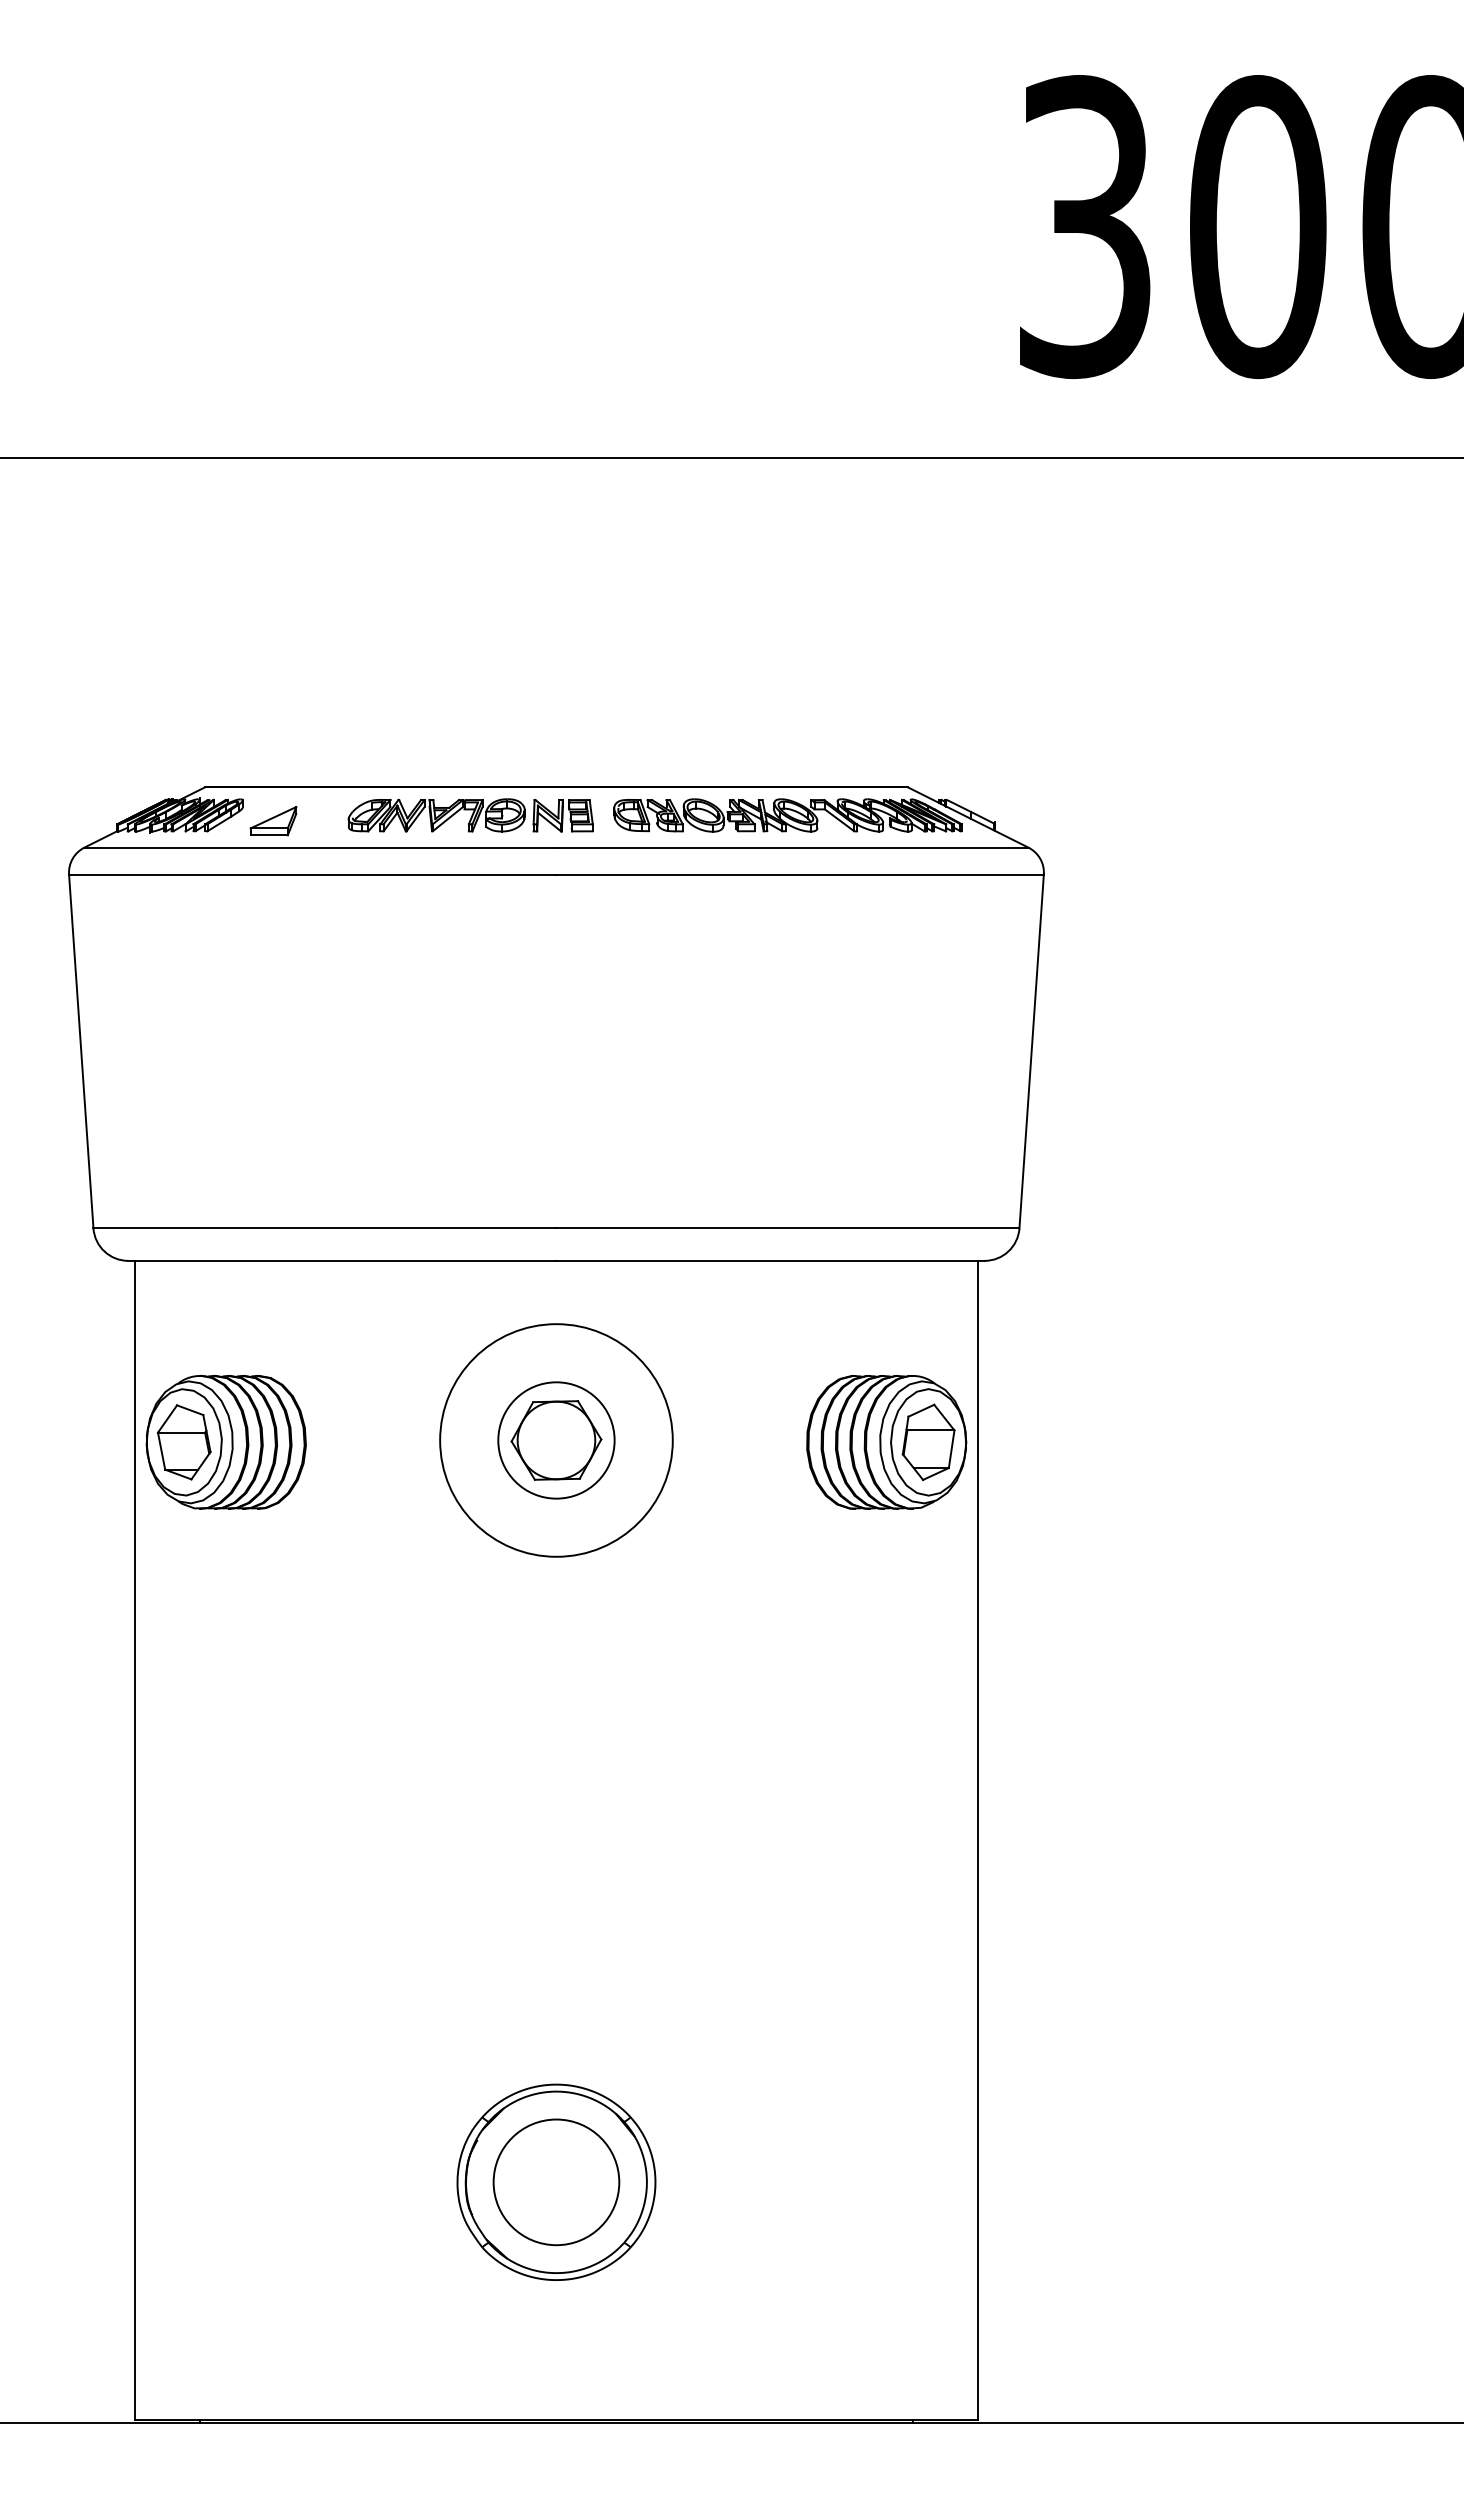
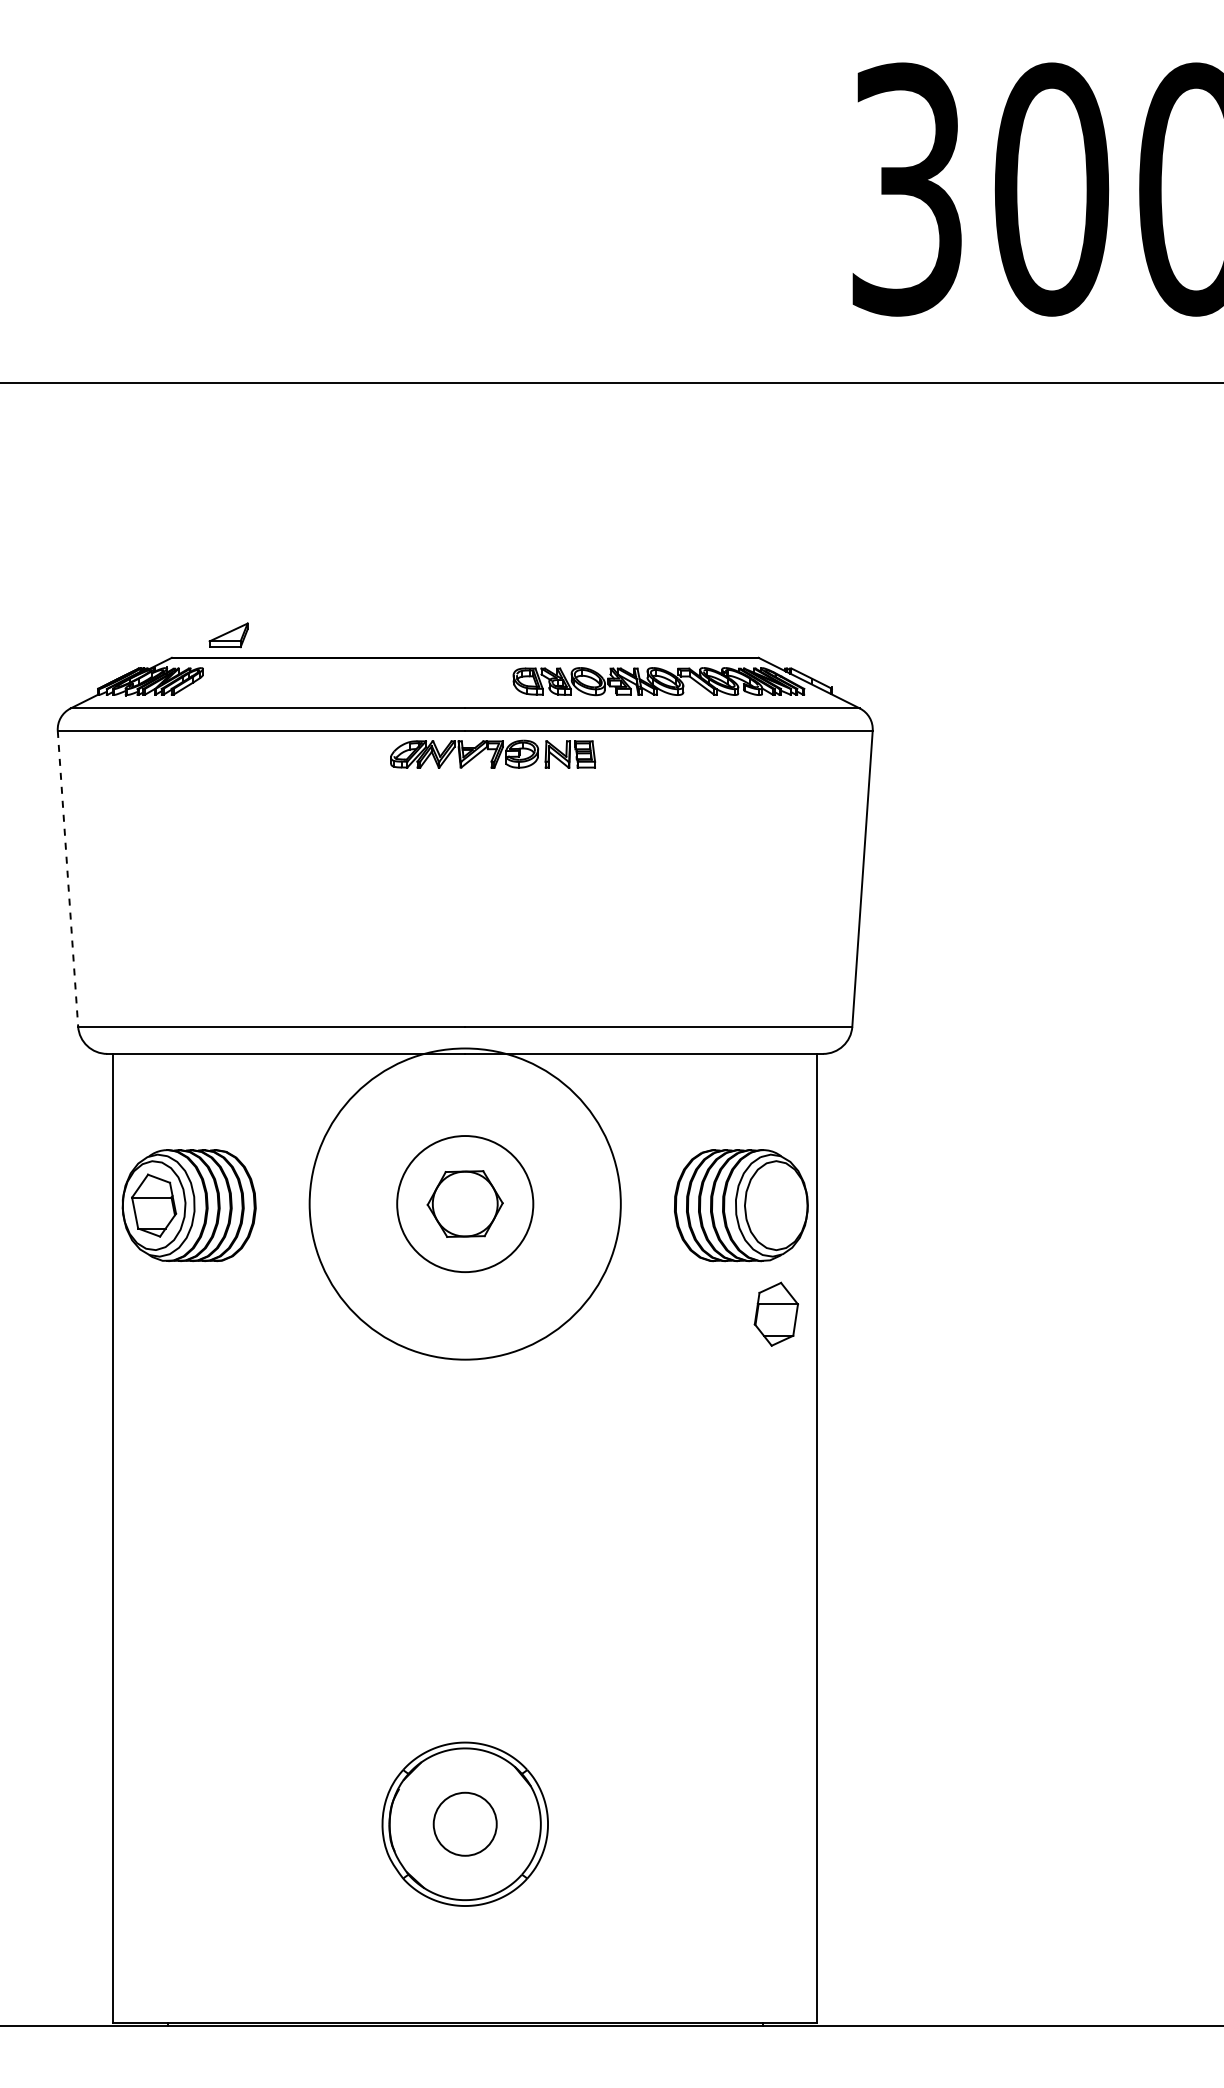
part: (470, 815) -> (492, 754), moved
part: (273, 821) -> (228, 635), moved
line: (81, 1051) -> (68, 878), solid -> dashed
circle: (556, 1440) -> (465, 1204), size x1.4
circle: (556, 1440) -> (465, 1204), size x1.6
part: (928, 1441) -> (776, 1313), moved
circle: (556, 2182) -> (465, 1824), size x0.6

